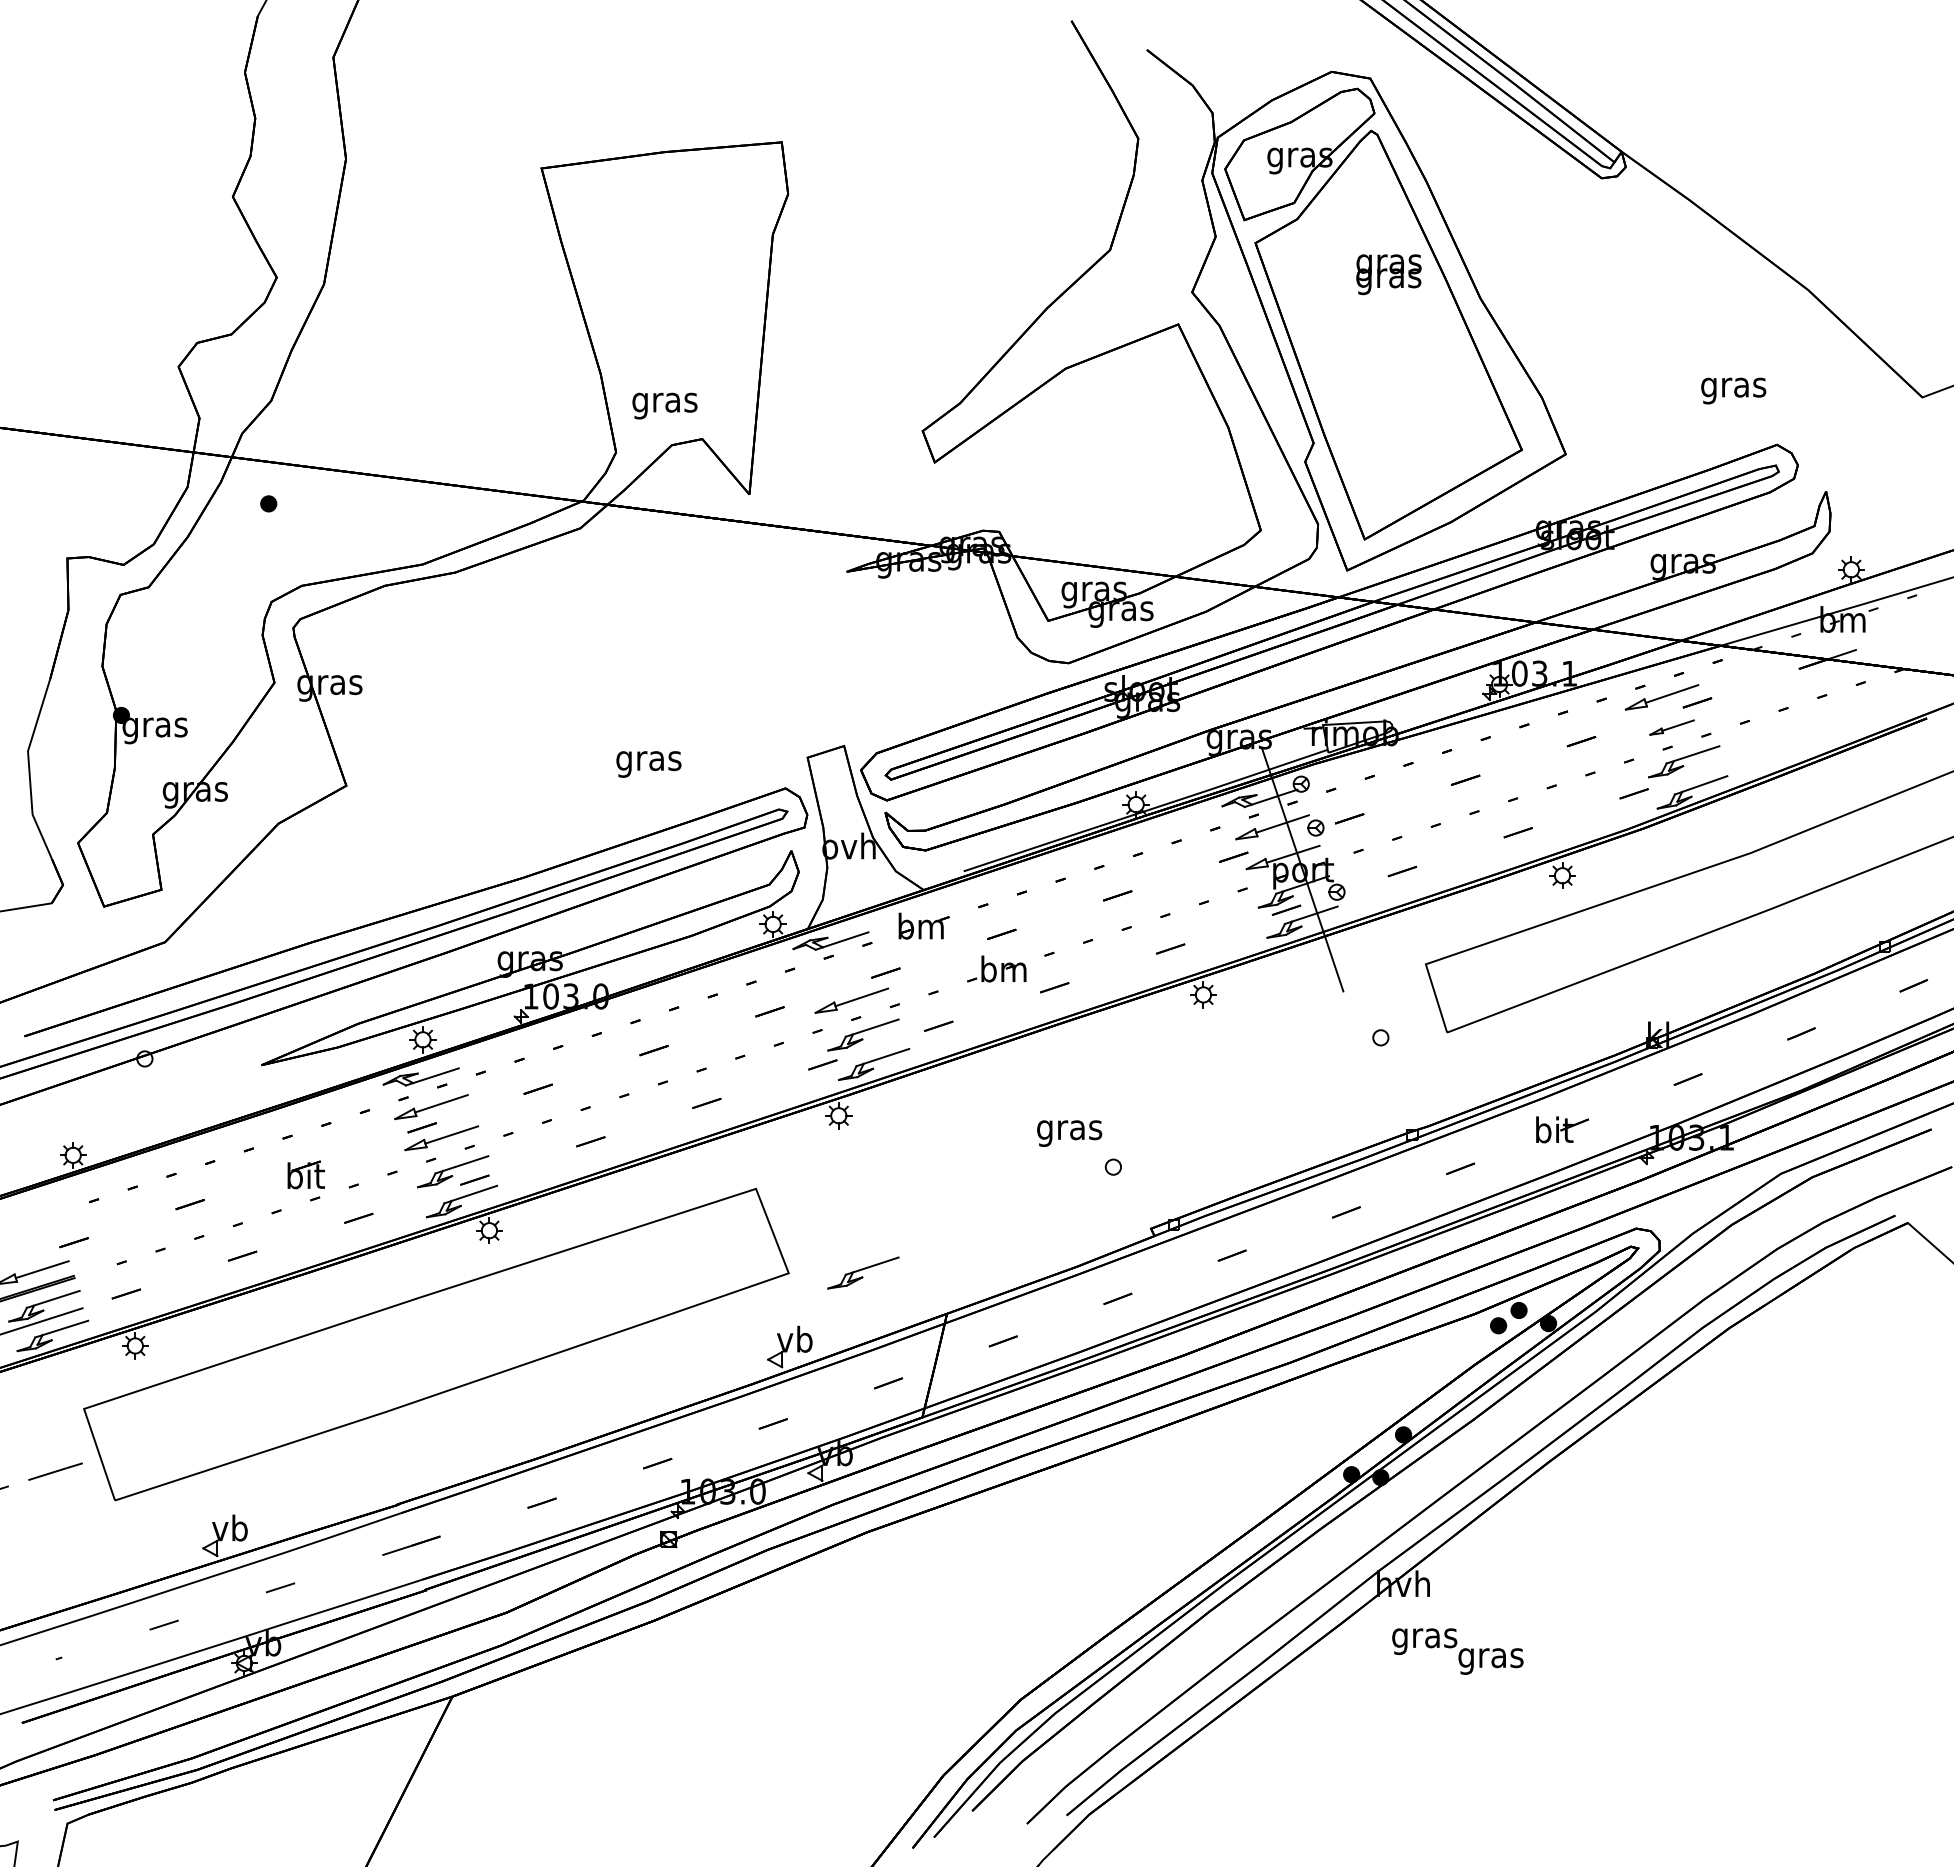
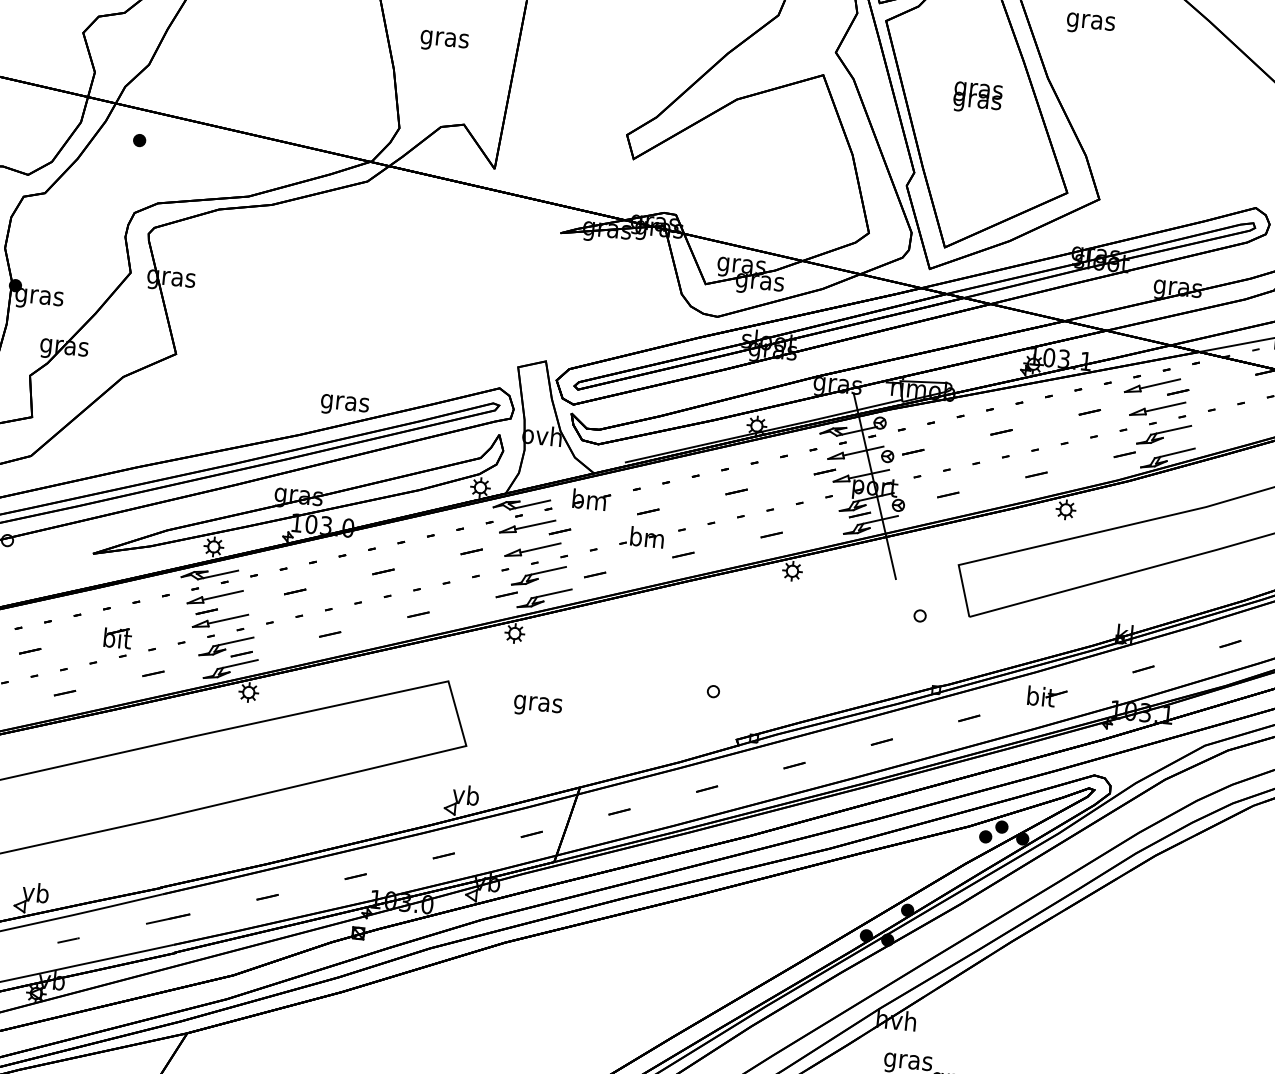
text: (1388, 274) -> (977, 98), moved
text: (1733, 390) -> (1090, 23), moved
text: (664, 405) -> (444, 41), moved
part: (1671, 727) -> (1157, 408), size x1.67
text: (648, 764) -> (344, 405), moved
part: (841, 970) -> (527, 526), added
text: (1069, 1133) -> (537, 706), moved
part: (863, 1272) -> (521, 750), removed

